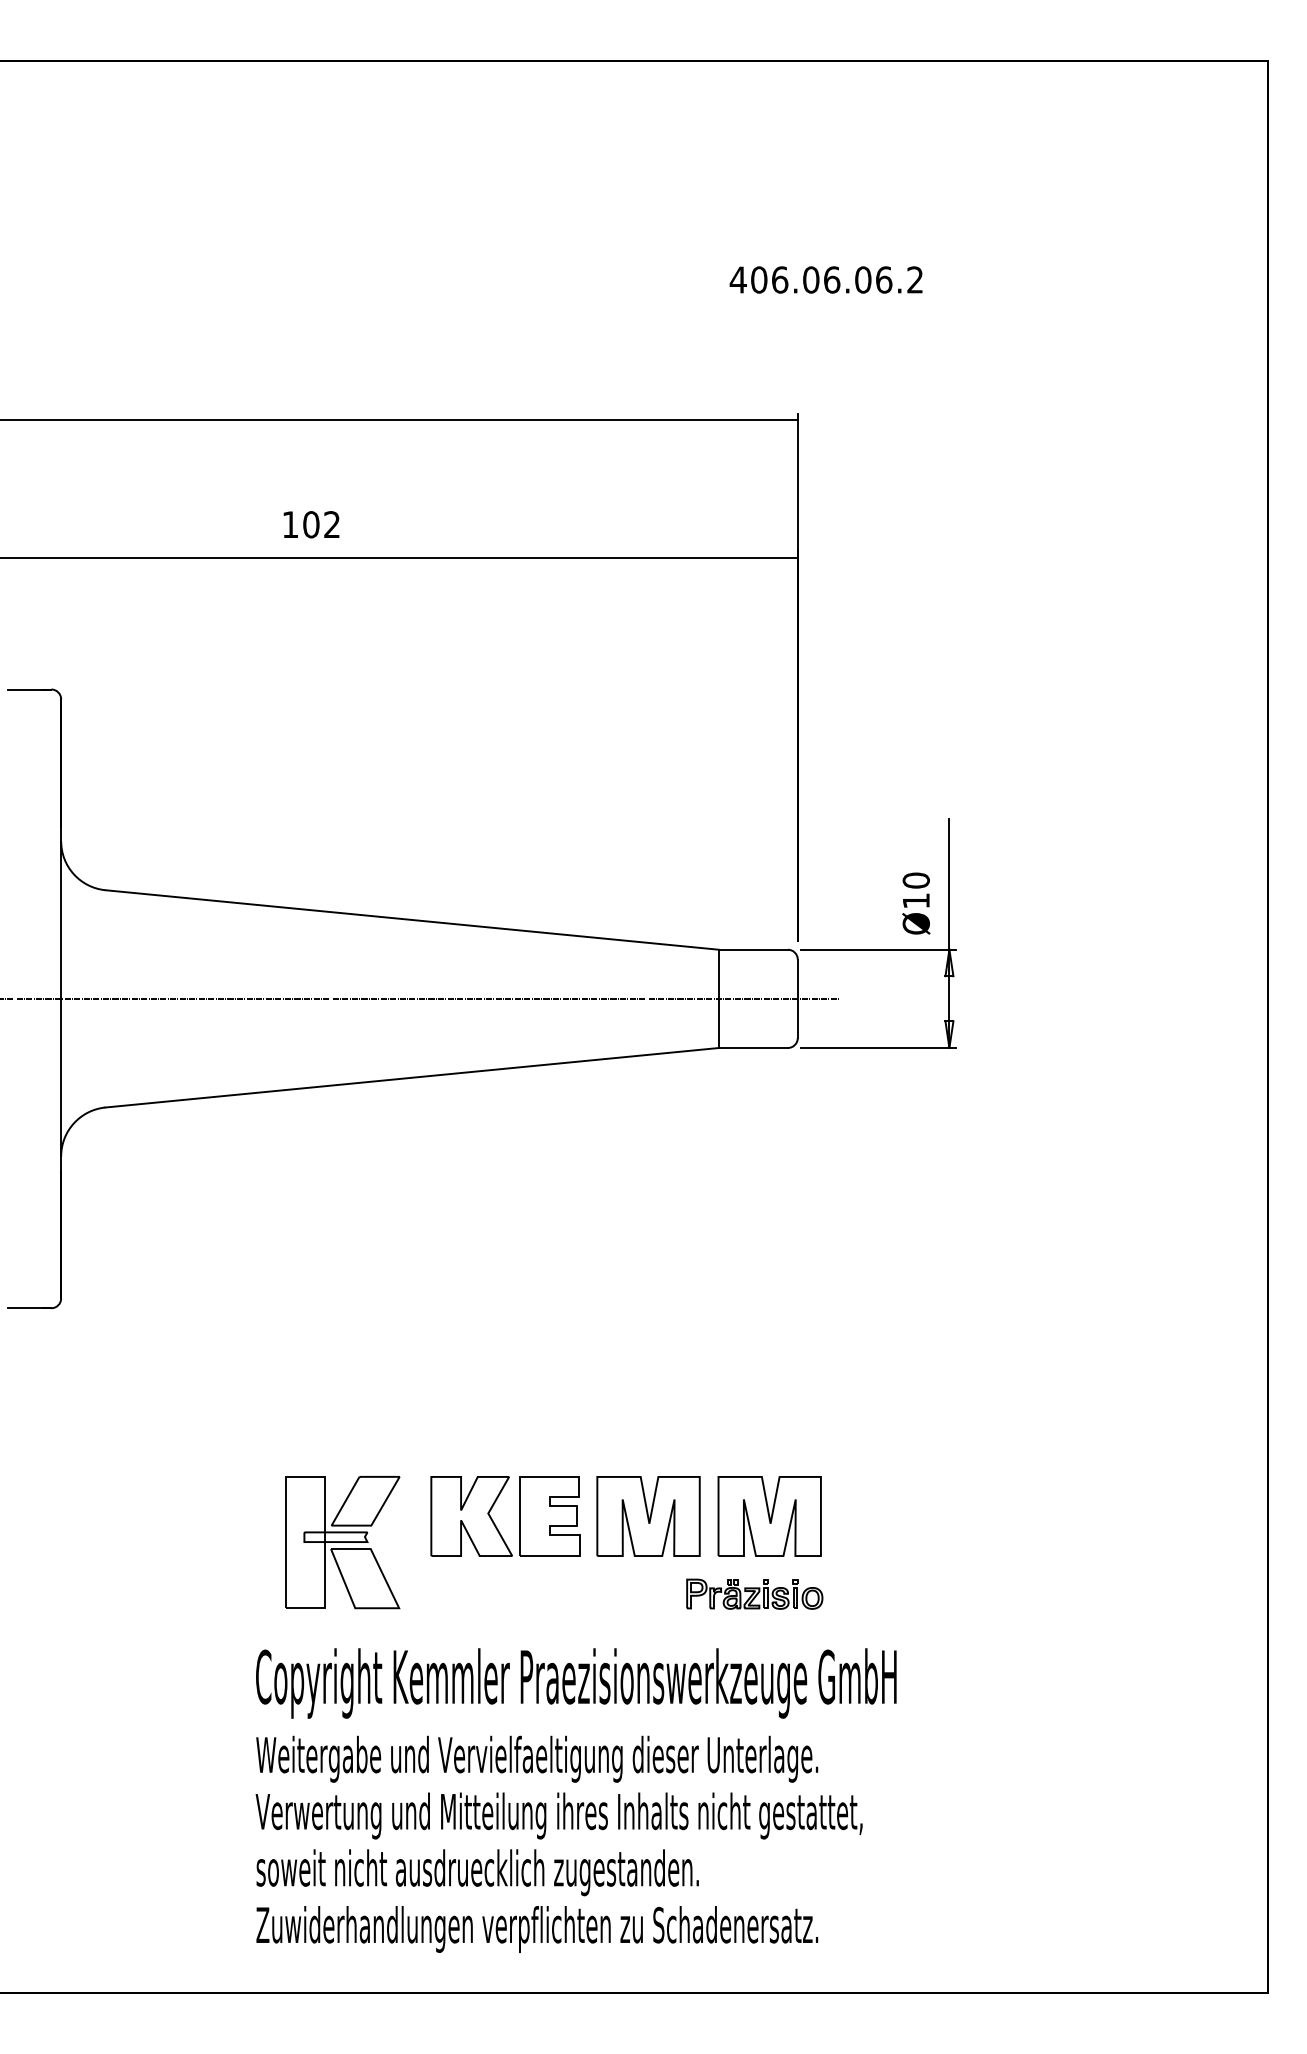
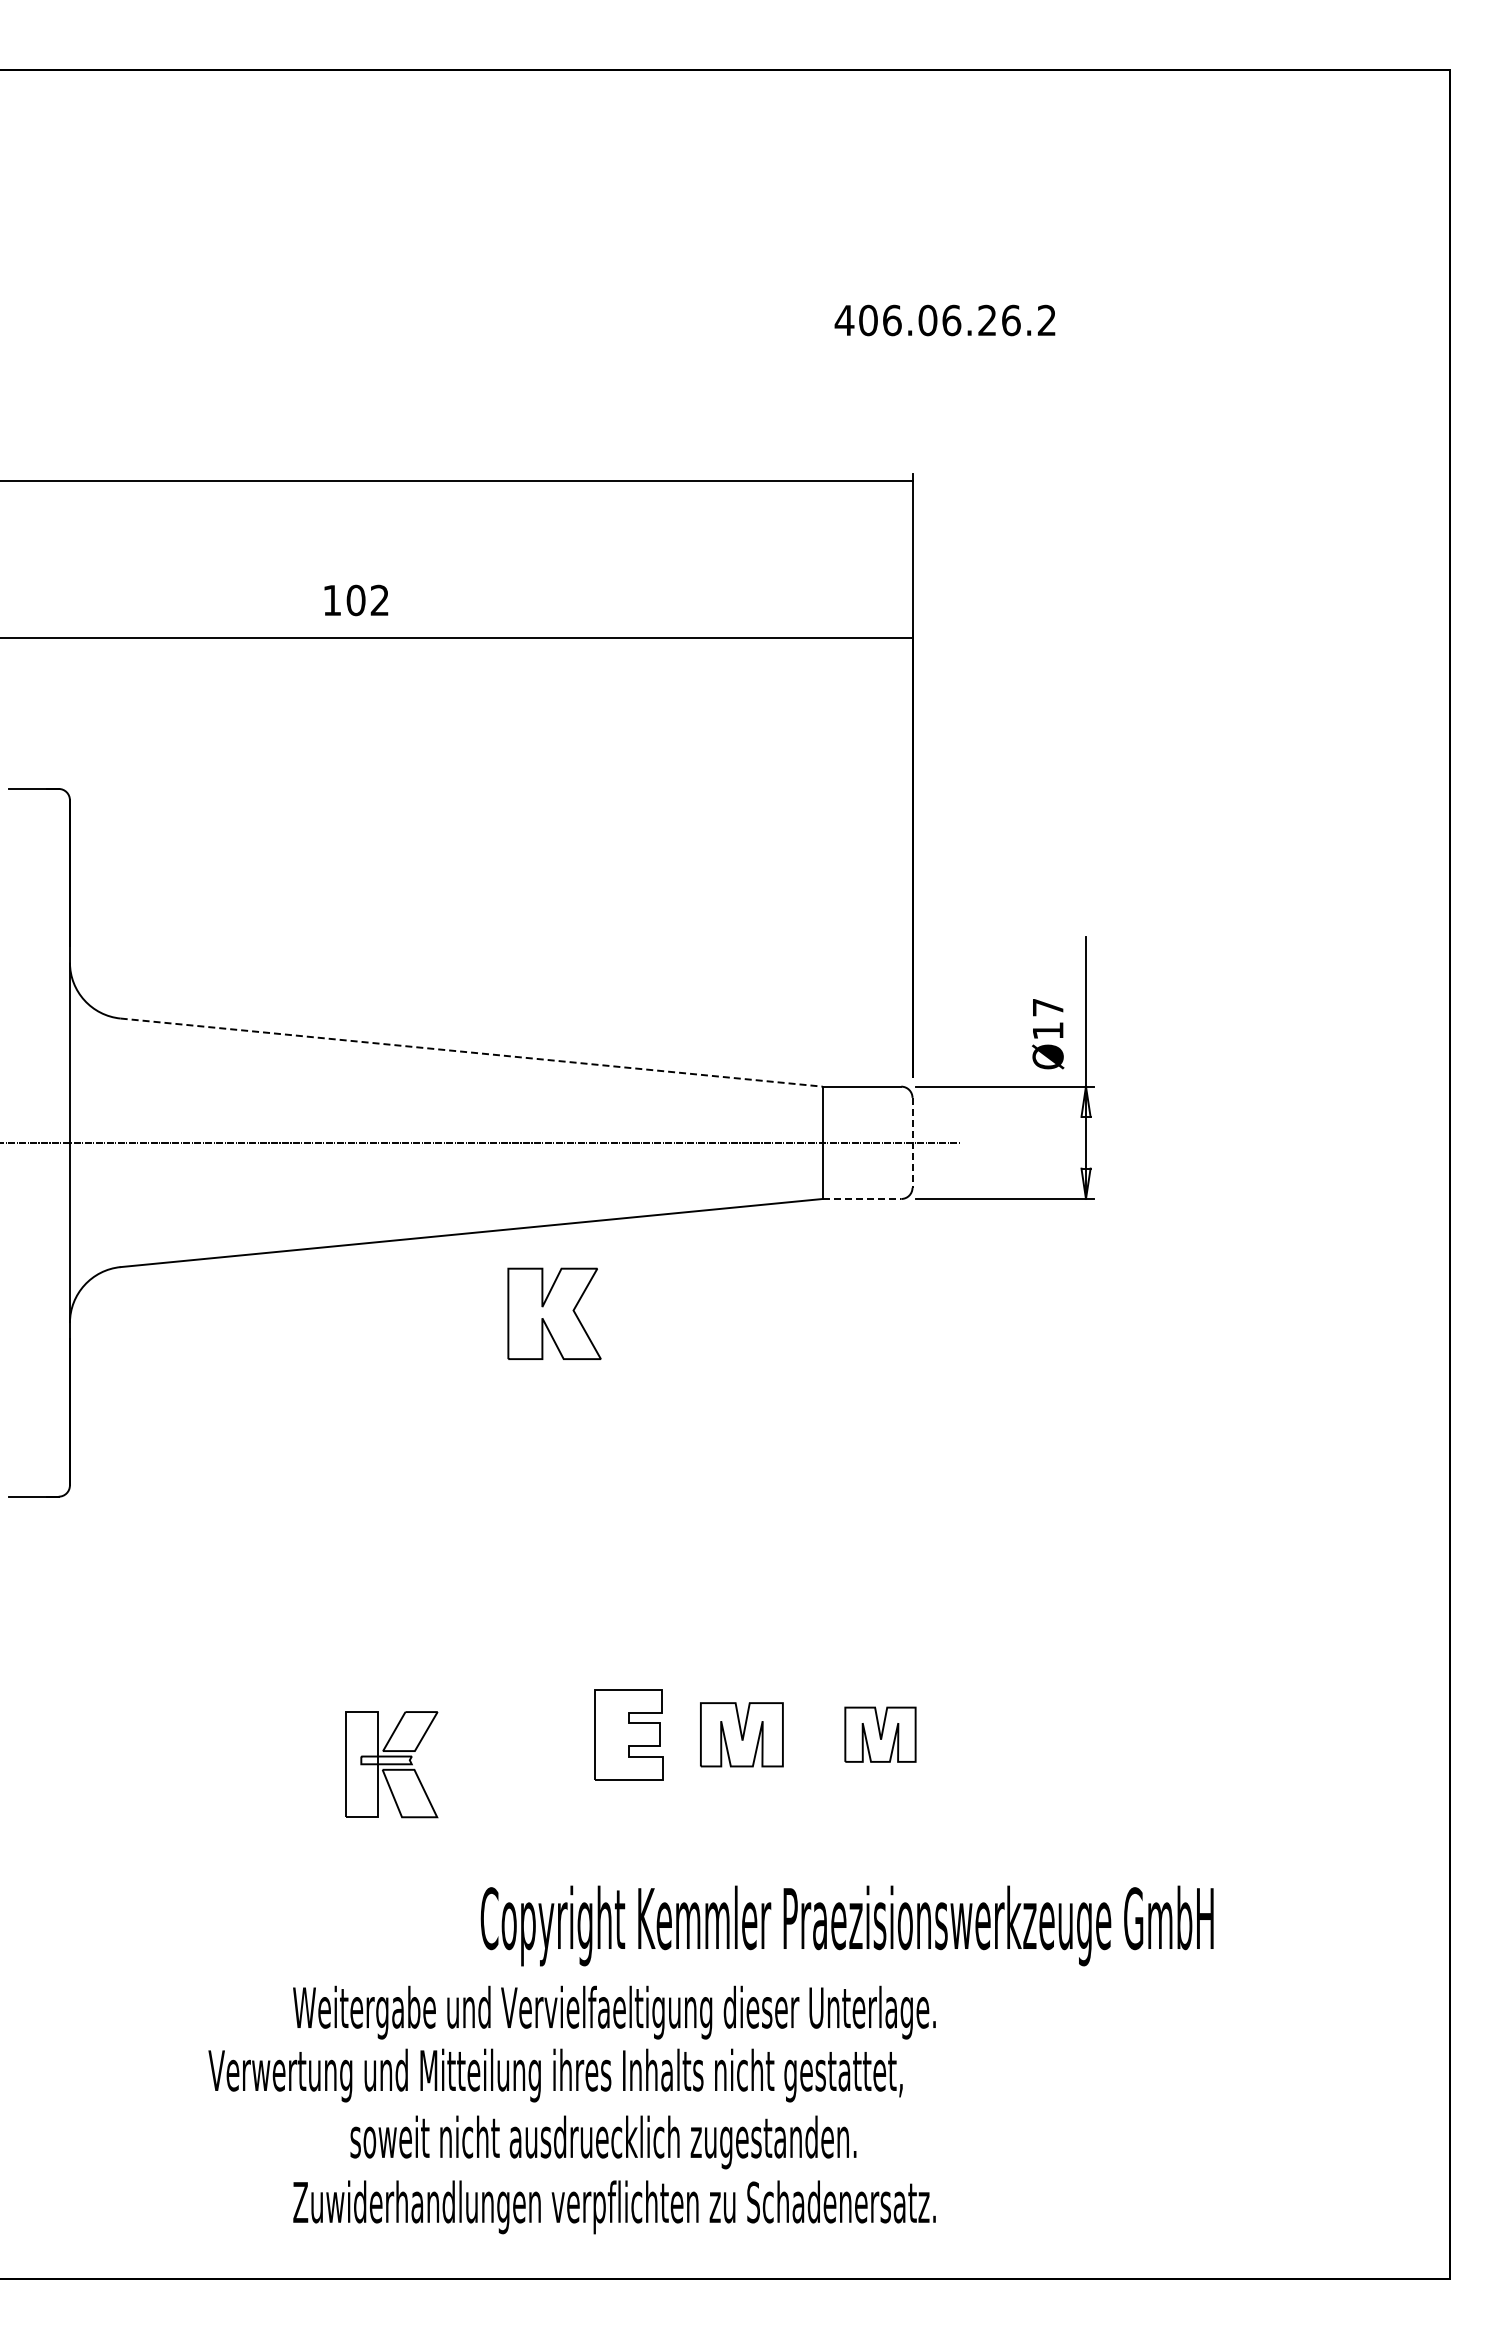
text: (863, 279) -> (987, 320), 406.06.06.2 -> 406.06.26.2
text: (915, 880) -> (1047, 1007), Ø10 -> Ø17
line: (412, 919) -> (471, 1052), solid -> dashed
line: (797, 998) -> (912, 1142), solid -> dashed
line: (754, 1048) -> (862, 1199), solid -> dashed
part: (471, 1516) -> (554, 1313), moved
part: (648, 1516) -> (741, 1734), size x0.7
part: (769, 1516) -> (880, 1734), size x0.6
part: (342, 1542) -> (391, 1764), size x0.7
part: (754, 1593) -> (863, 1823), removed
text: (575, 1683) -> (846, 1925), moved
text: (559, 1815) -> (555, 2075), moved
text: (477, 1872) -> (603, 2142), moved

